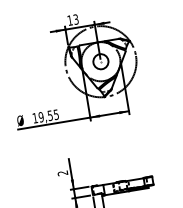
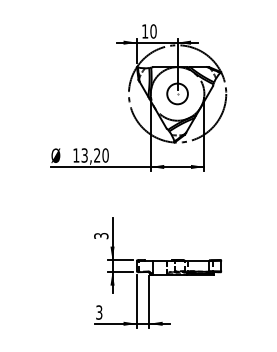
text: (76, 19) -> (153, 31), 13 -> 10
text: (48, 116) -> (94, 155), 19,55 -> 13,20
text: (63, 173) -> (101, 236), 2 -> 3

